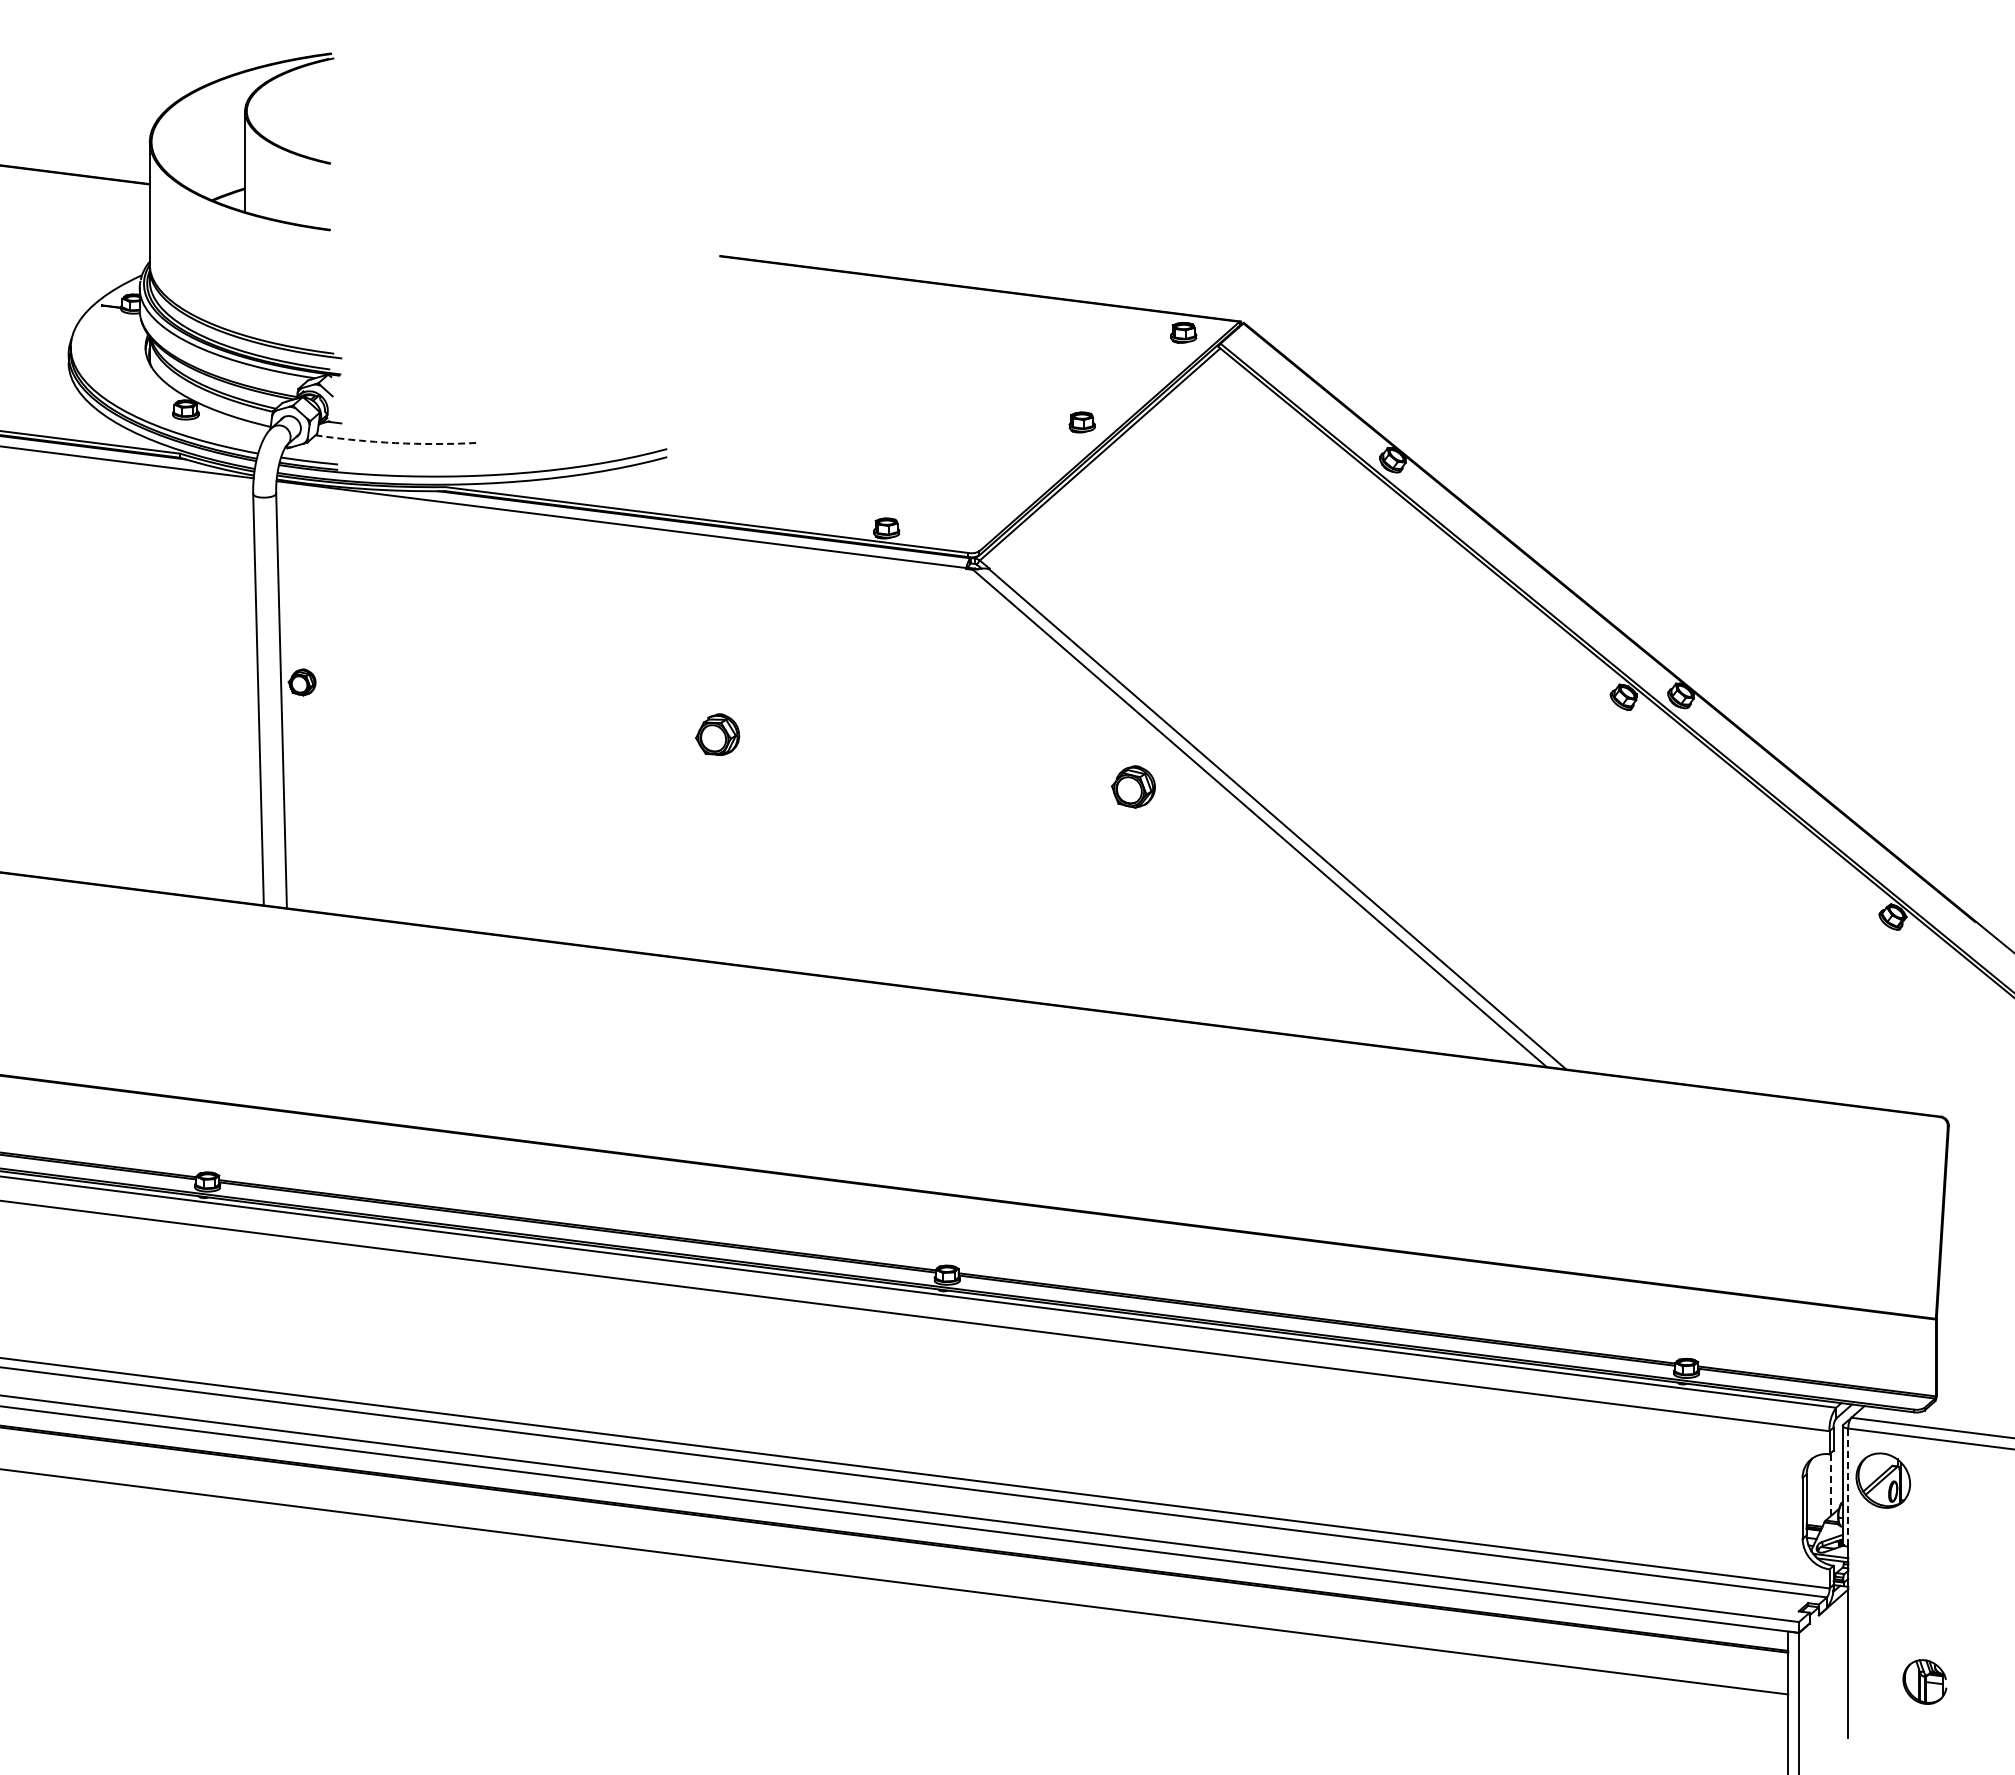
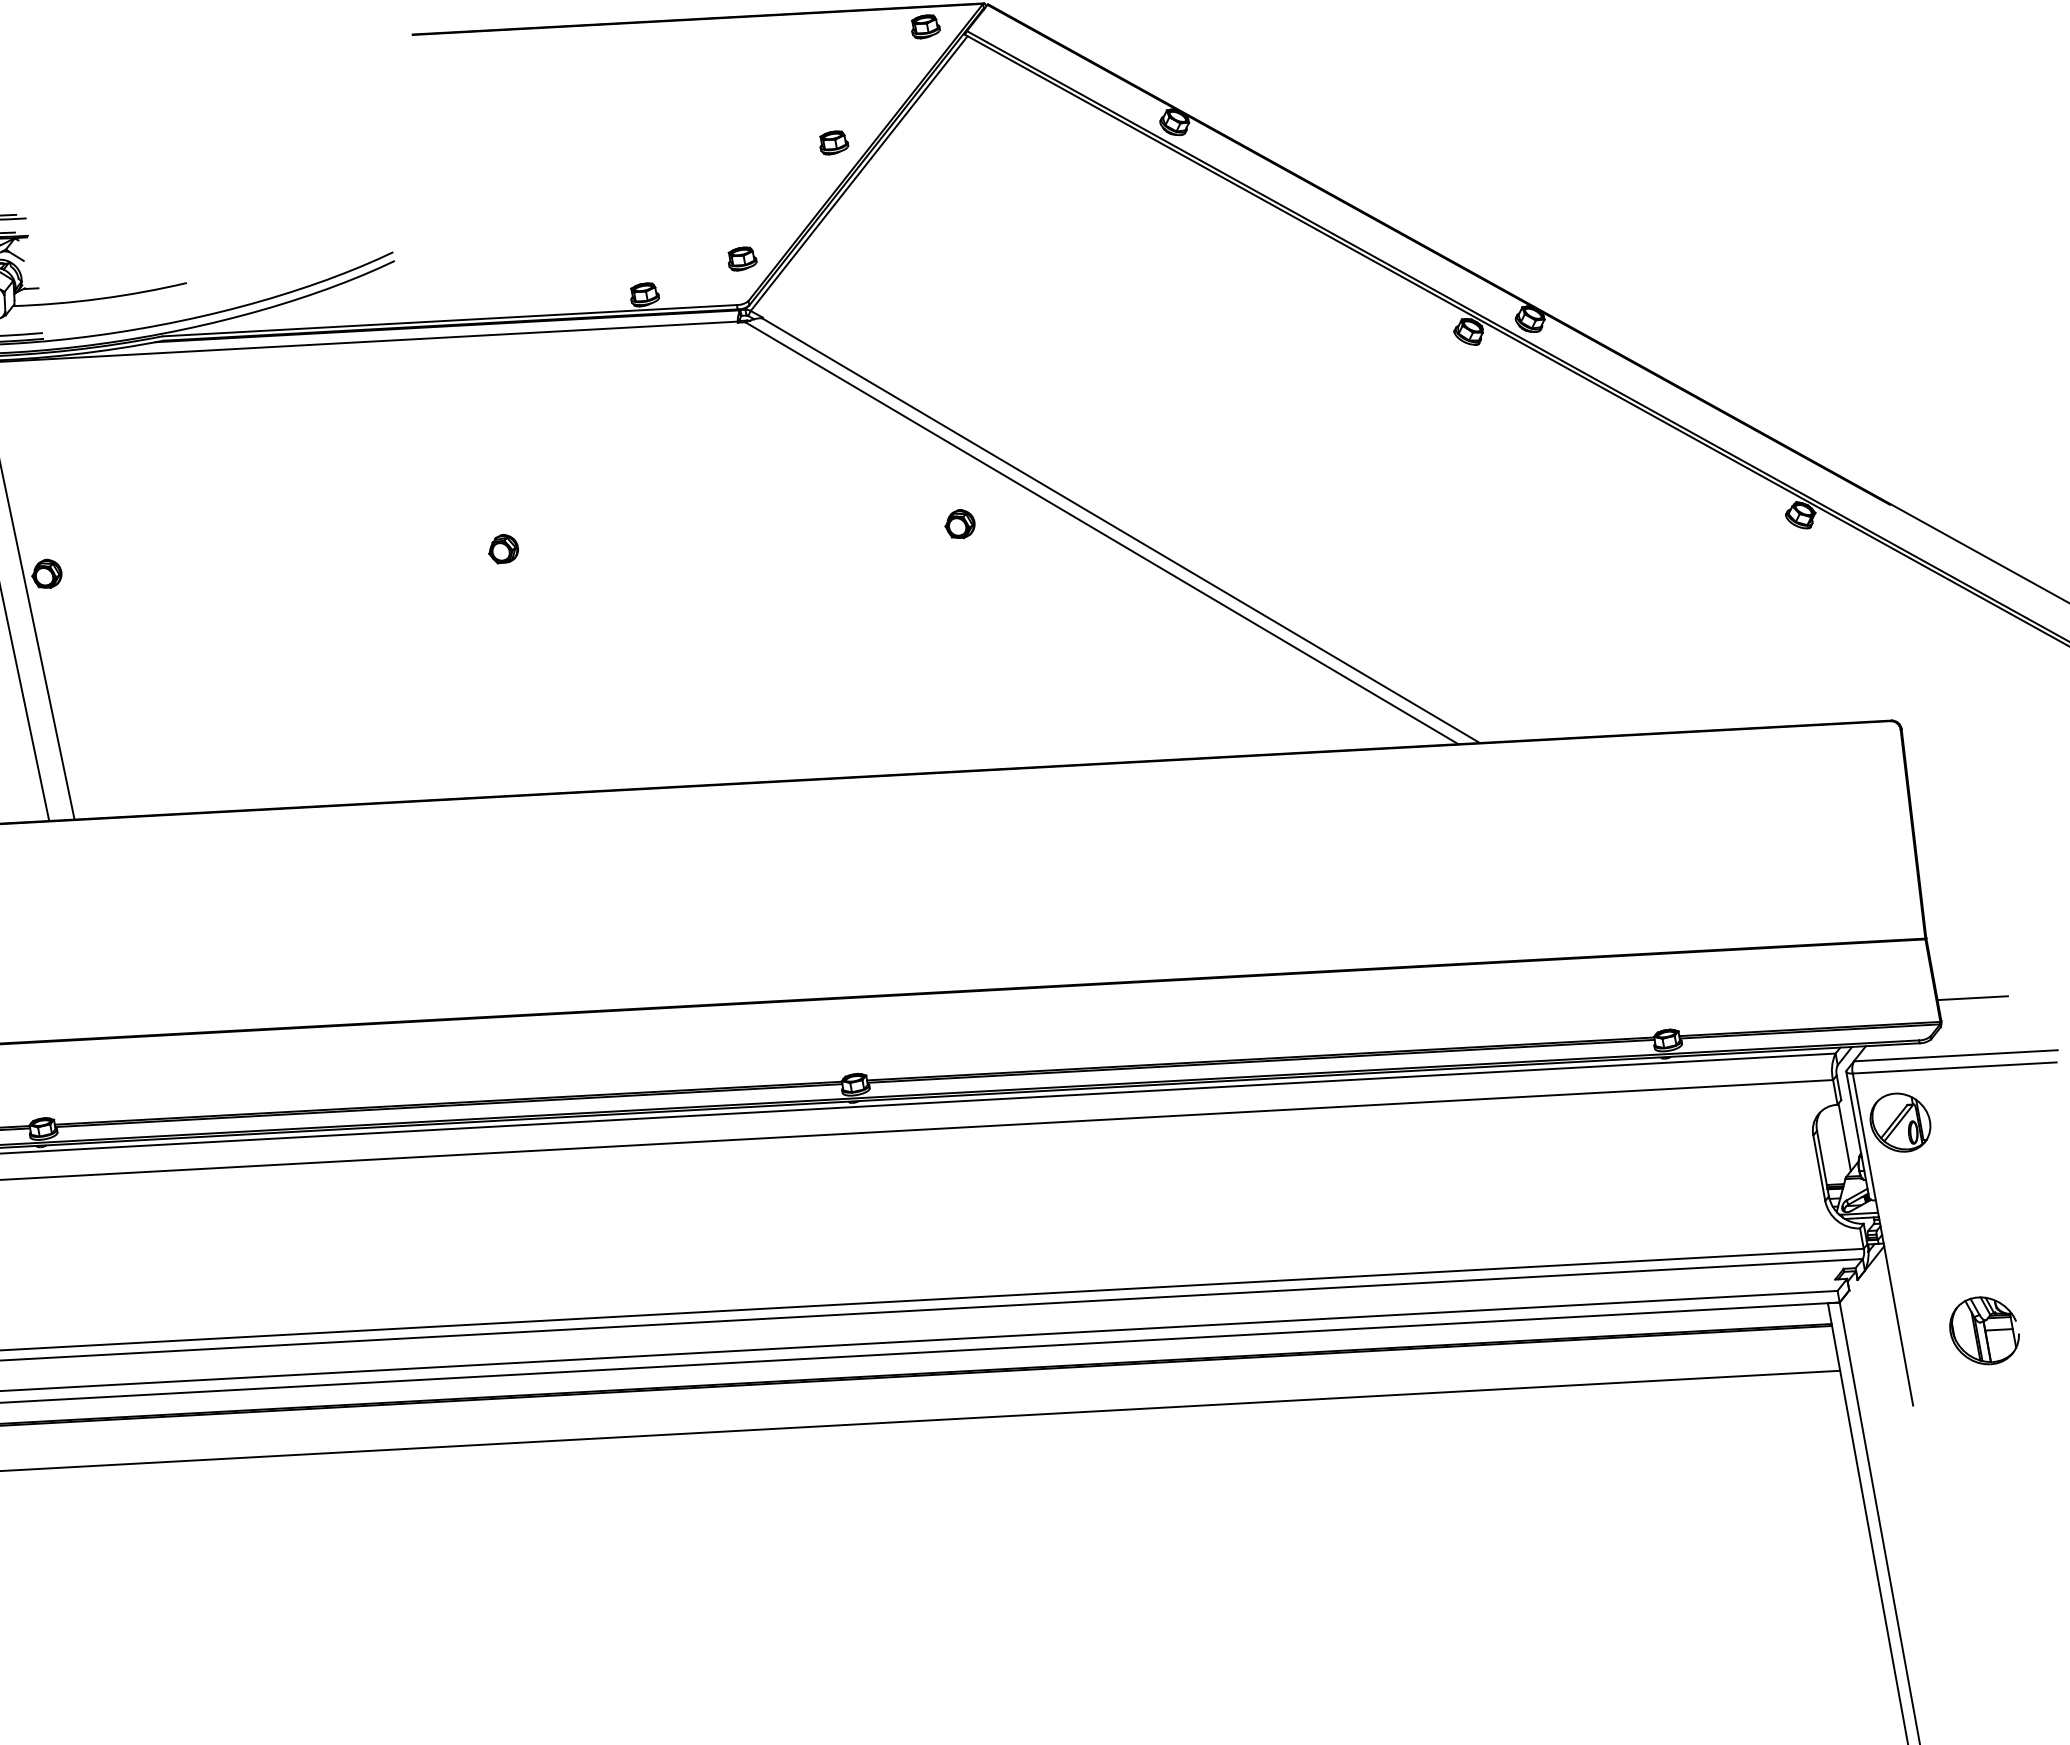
arc: (395, 443) -> (100, 299), dashed -> solid
part: (980, 512) -> (742, 259), added
part: (717, 734) -> (503, 548), size x0.62
part: (1133, 787) -> (960, 524), size x0.62
line: (1968, 1380) -> (1972, 998), added
line: (1830, 1484) -> (1844, 1137), dashed -> solid
line: (1848, 1488) -> (1864, 1137), dashed -> solid
part: (1924, 1681) -> (1983, 1330), size x1.43

